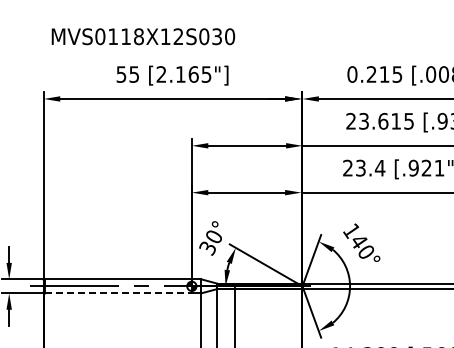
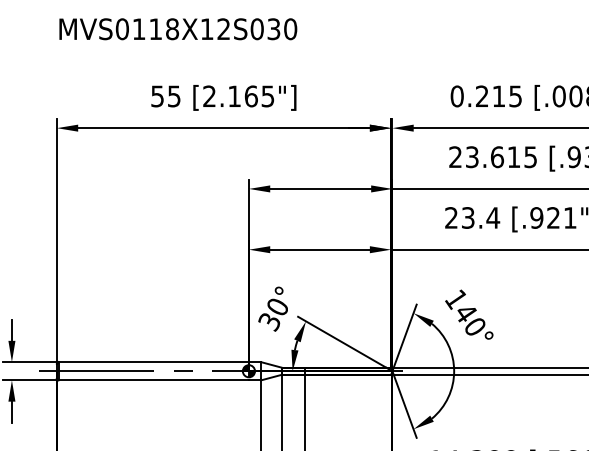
text: (143, 36) -> (178, 28), moved
line: (119, 293) -> (155, 380), dashed -> solid

